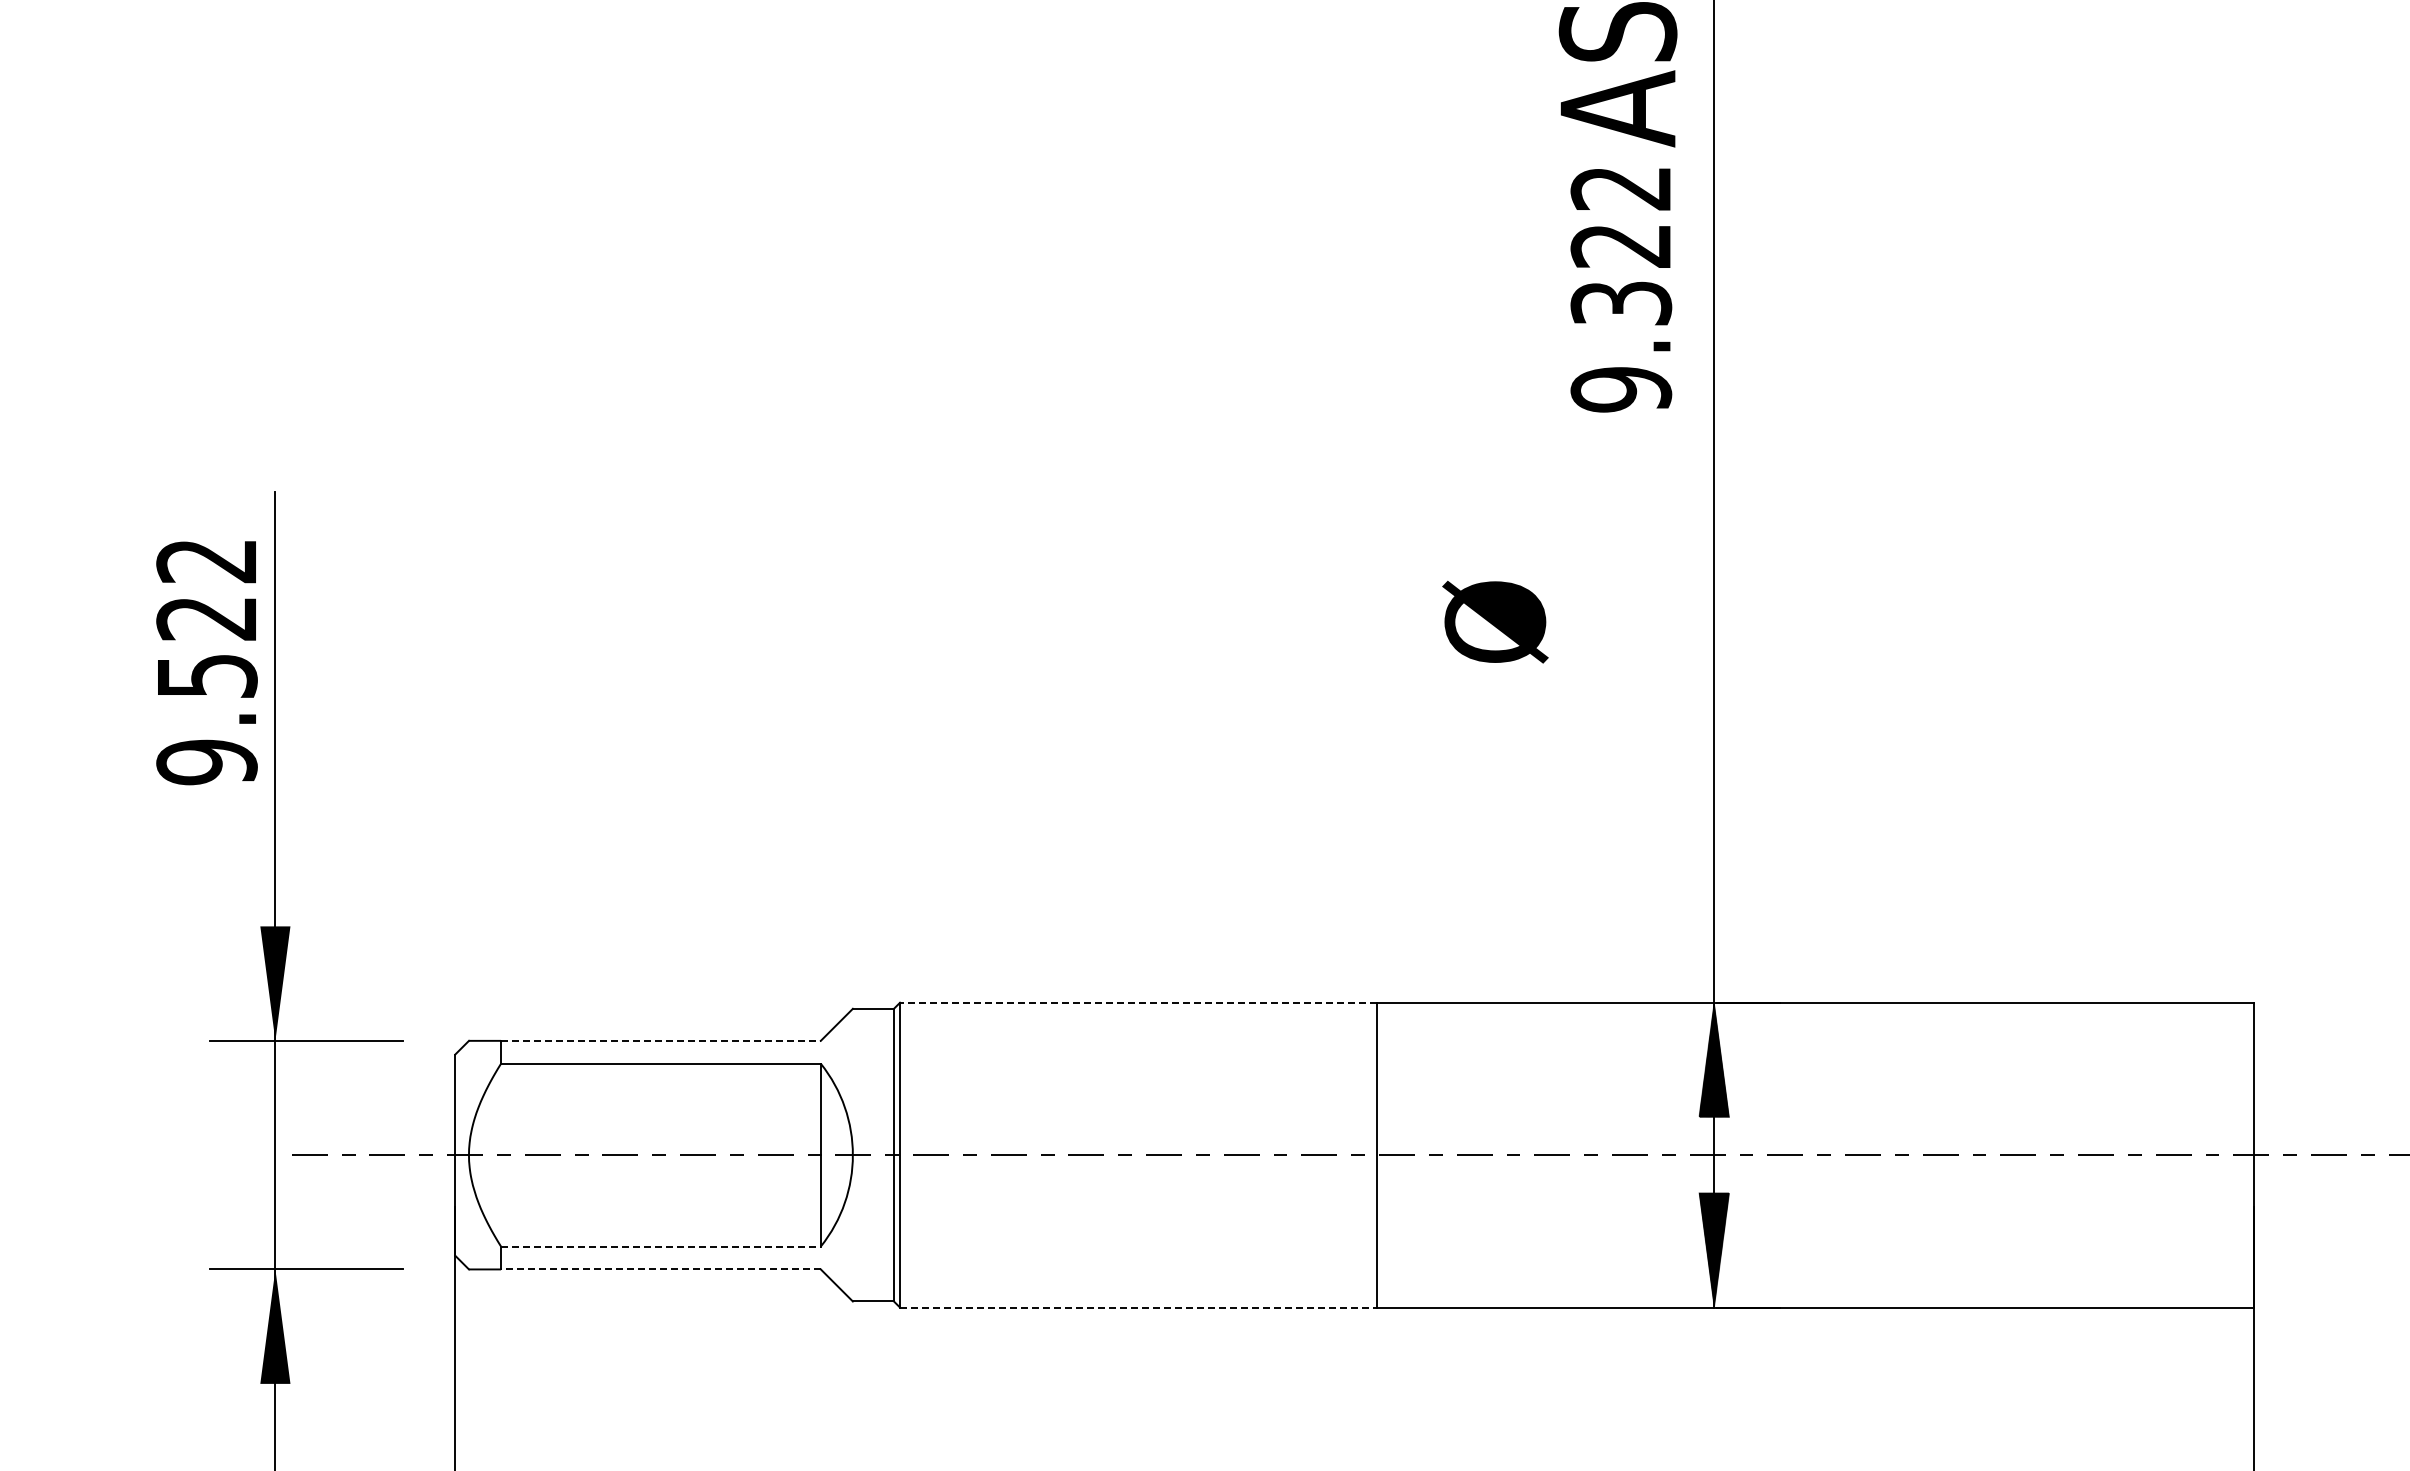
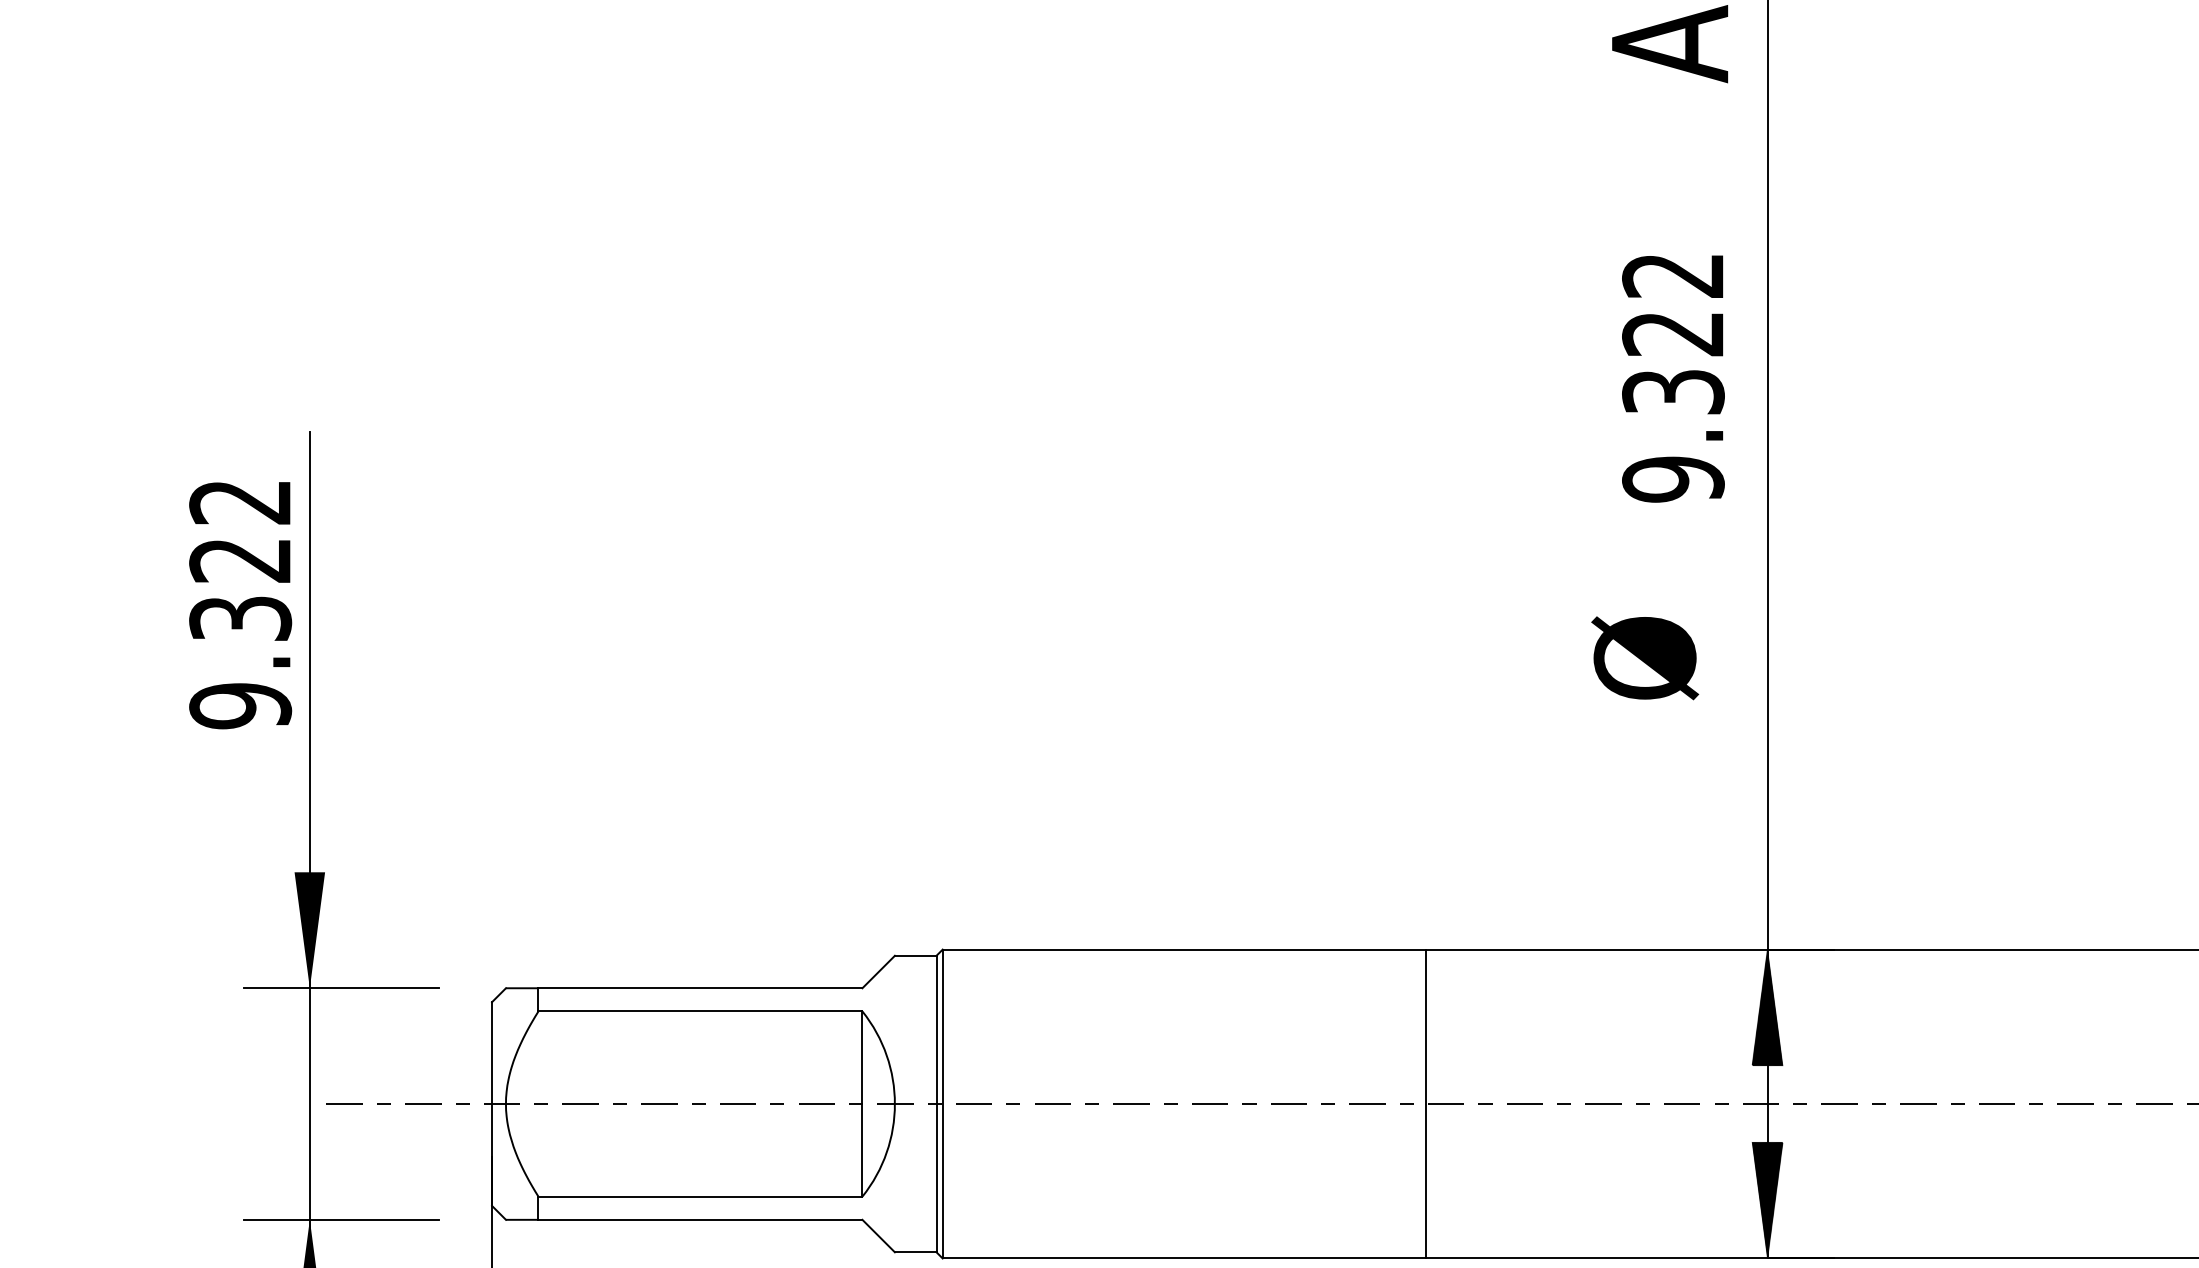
text: (1621, 290) -> (1673, 379), moved
text: (1495, 621) -> (1645, 657), moved
text: (206, 675) -> (240, 618), 9.522 -> 9.322
line: (1137, 1002) -> (1183, 949), dashed -> solid
line: (660, 1040) -> (699, 987), dashed -> solid
line: (660, 1246) -> (699, 1196), dashed -> solid
line: (660, 1269) -> (699, 1219), dashed -> solid
line: (1138, 1307) -> (1184, 1258), dashed -> solid

